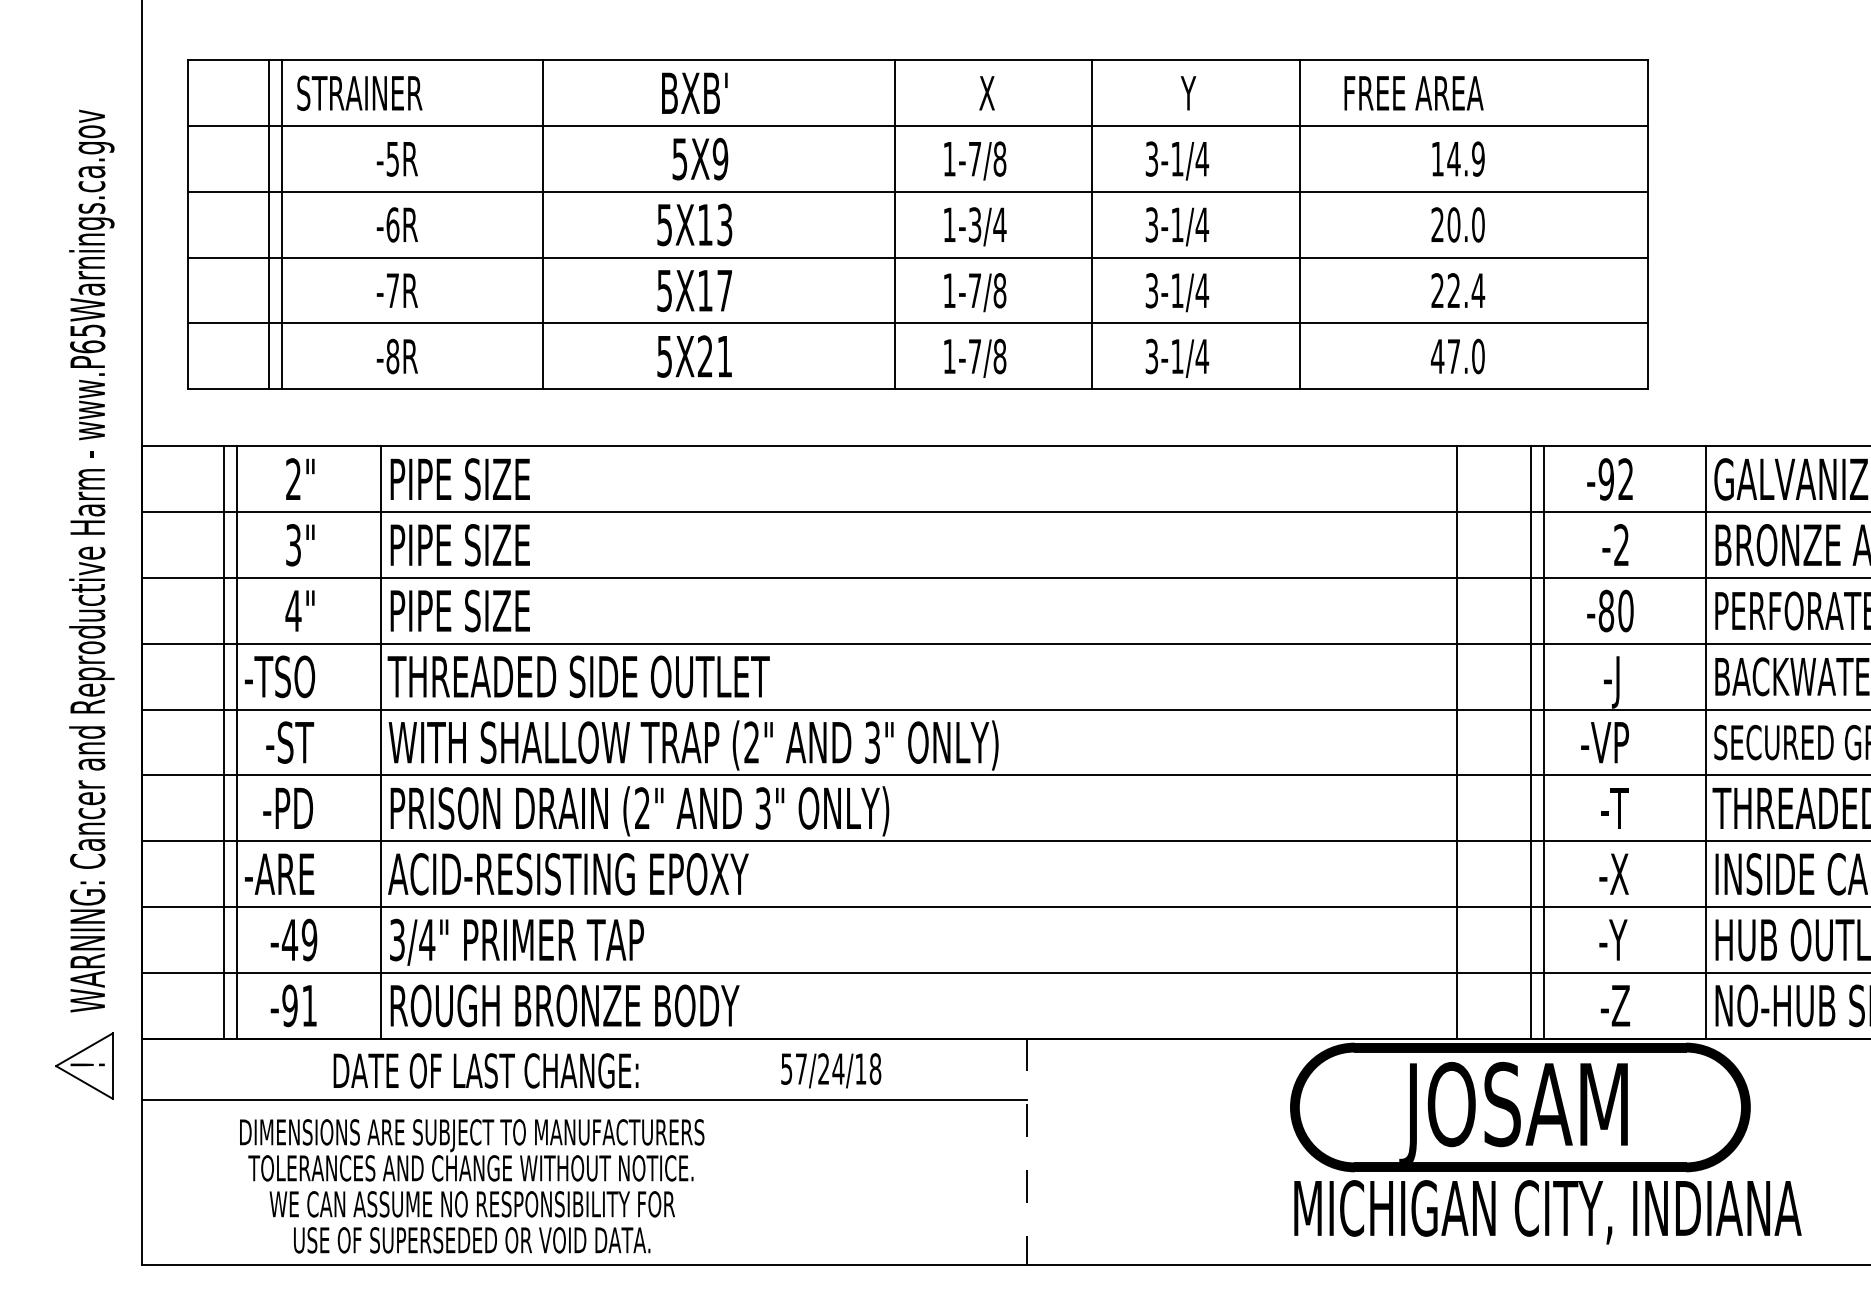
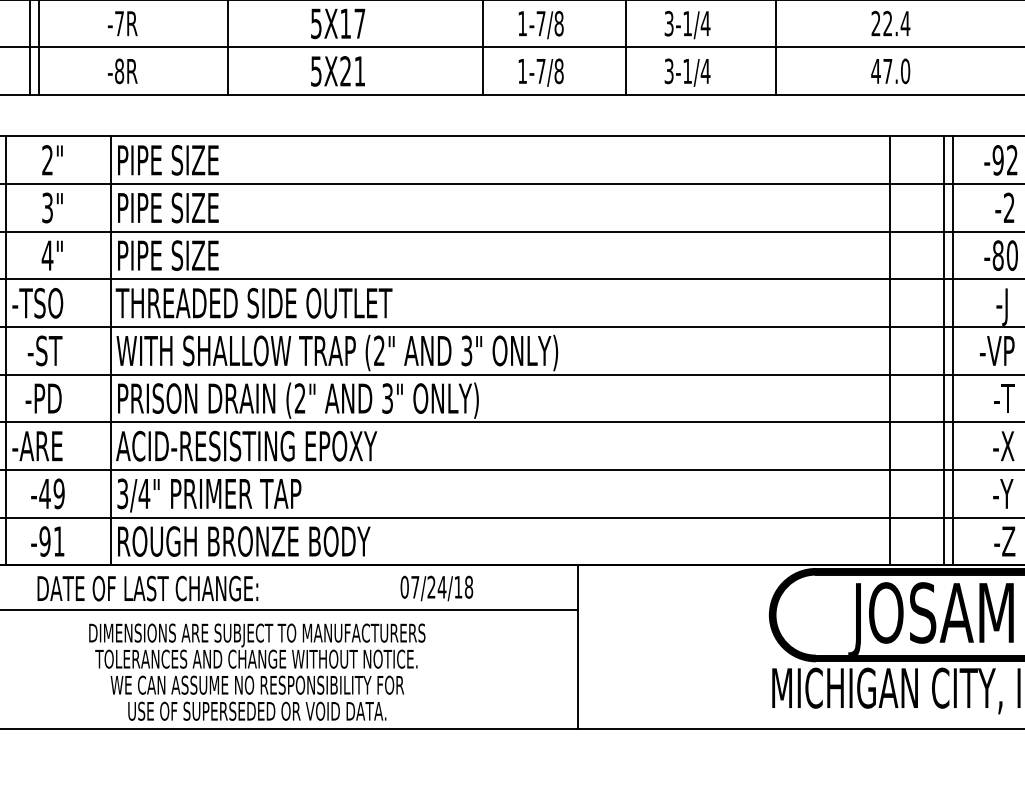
text: (786, 1068) -> (404, 586), 57/24/18 -> 07/24/18
text: (485, 1070) -> (147, 588), moved
line: (1026, 1152) -> (578, 647), dashed -> solid
text: (472, 1186) -> (257, 672), moved

